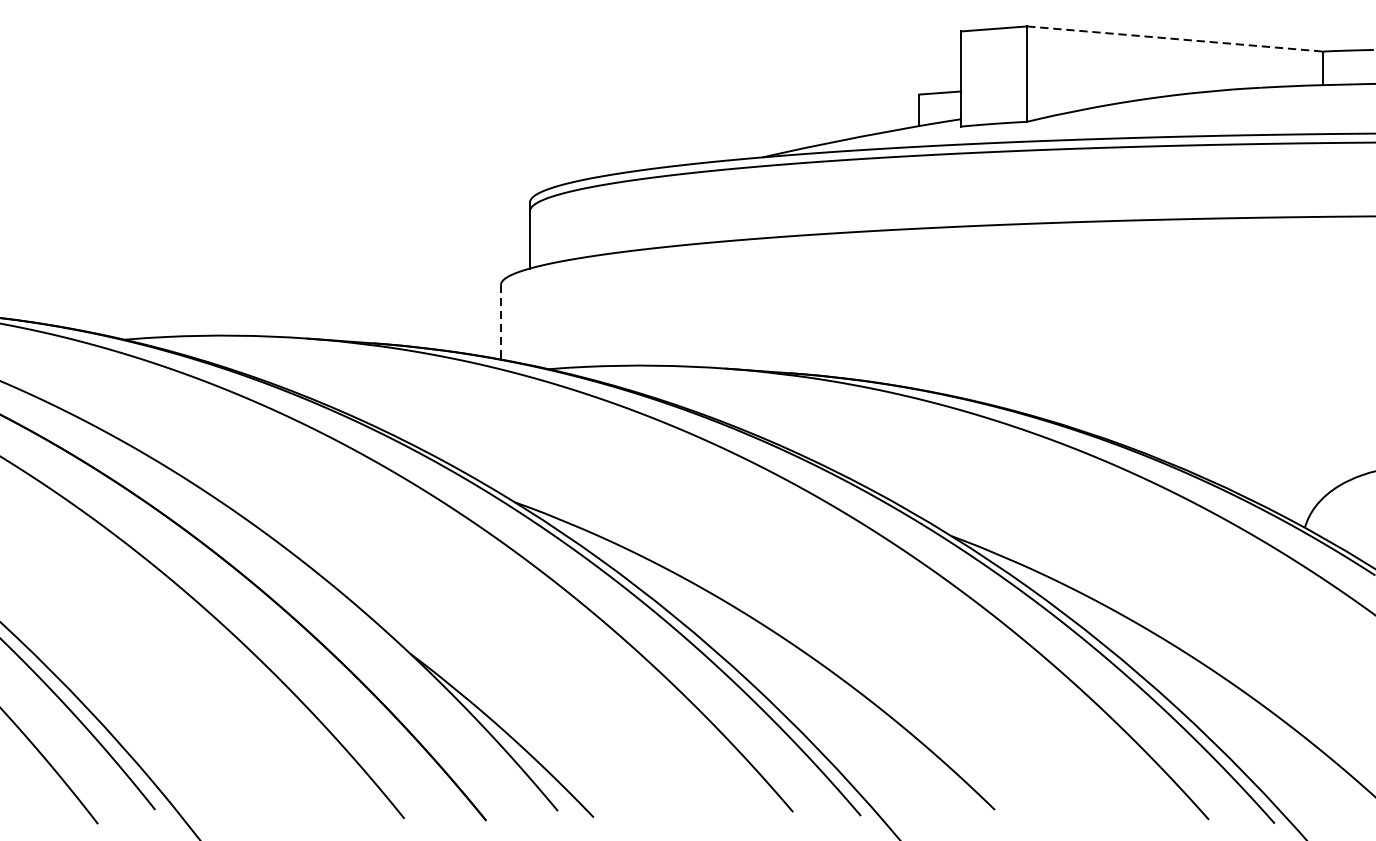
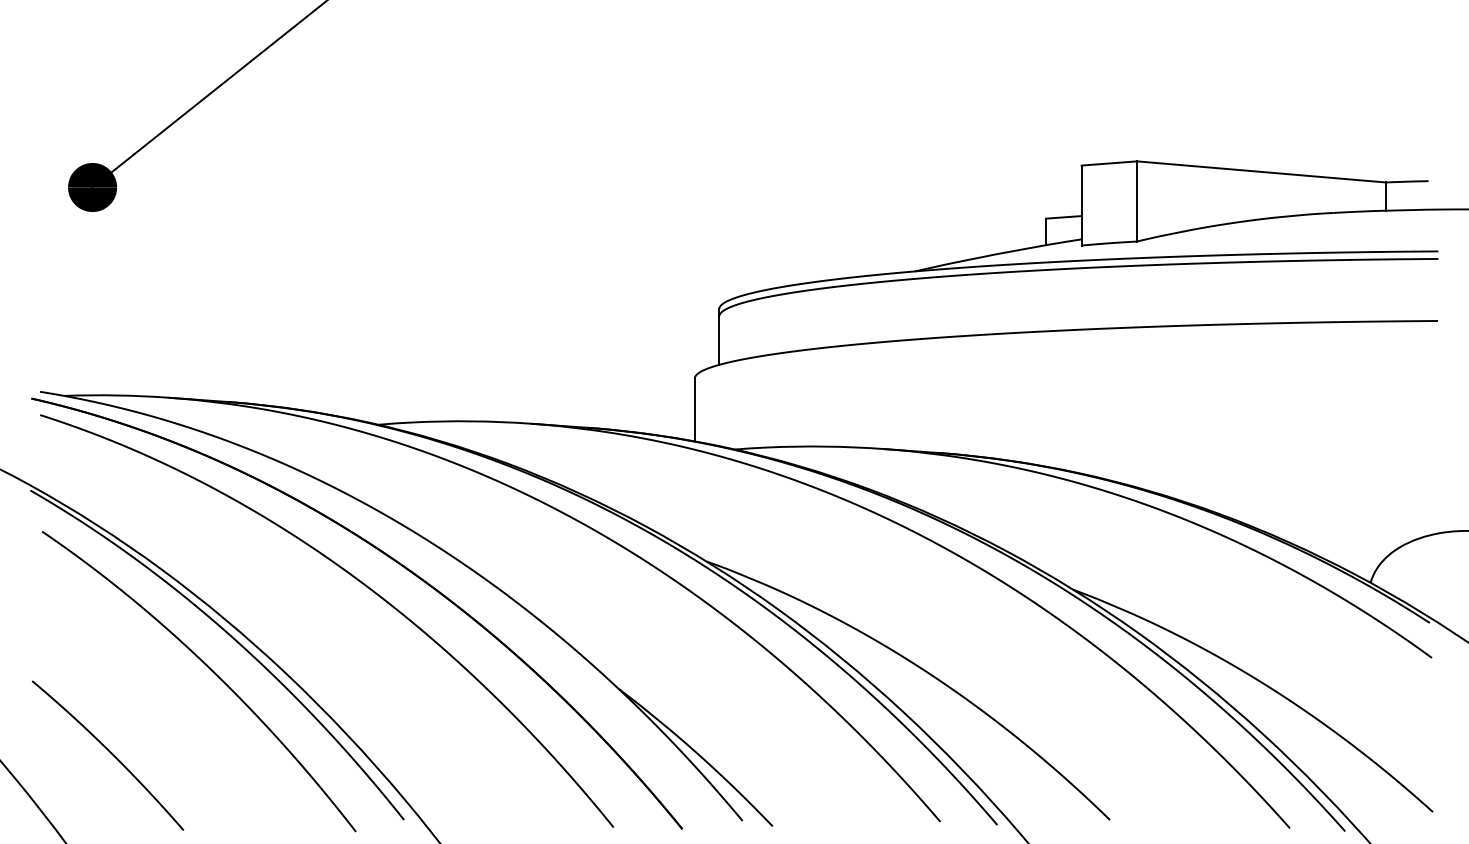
line: (1175, 38) -> (1261, 171), dashed -> solid
line: (500, 322) -> (694, 410), dashed -> solid

